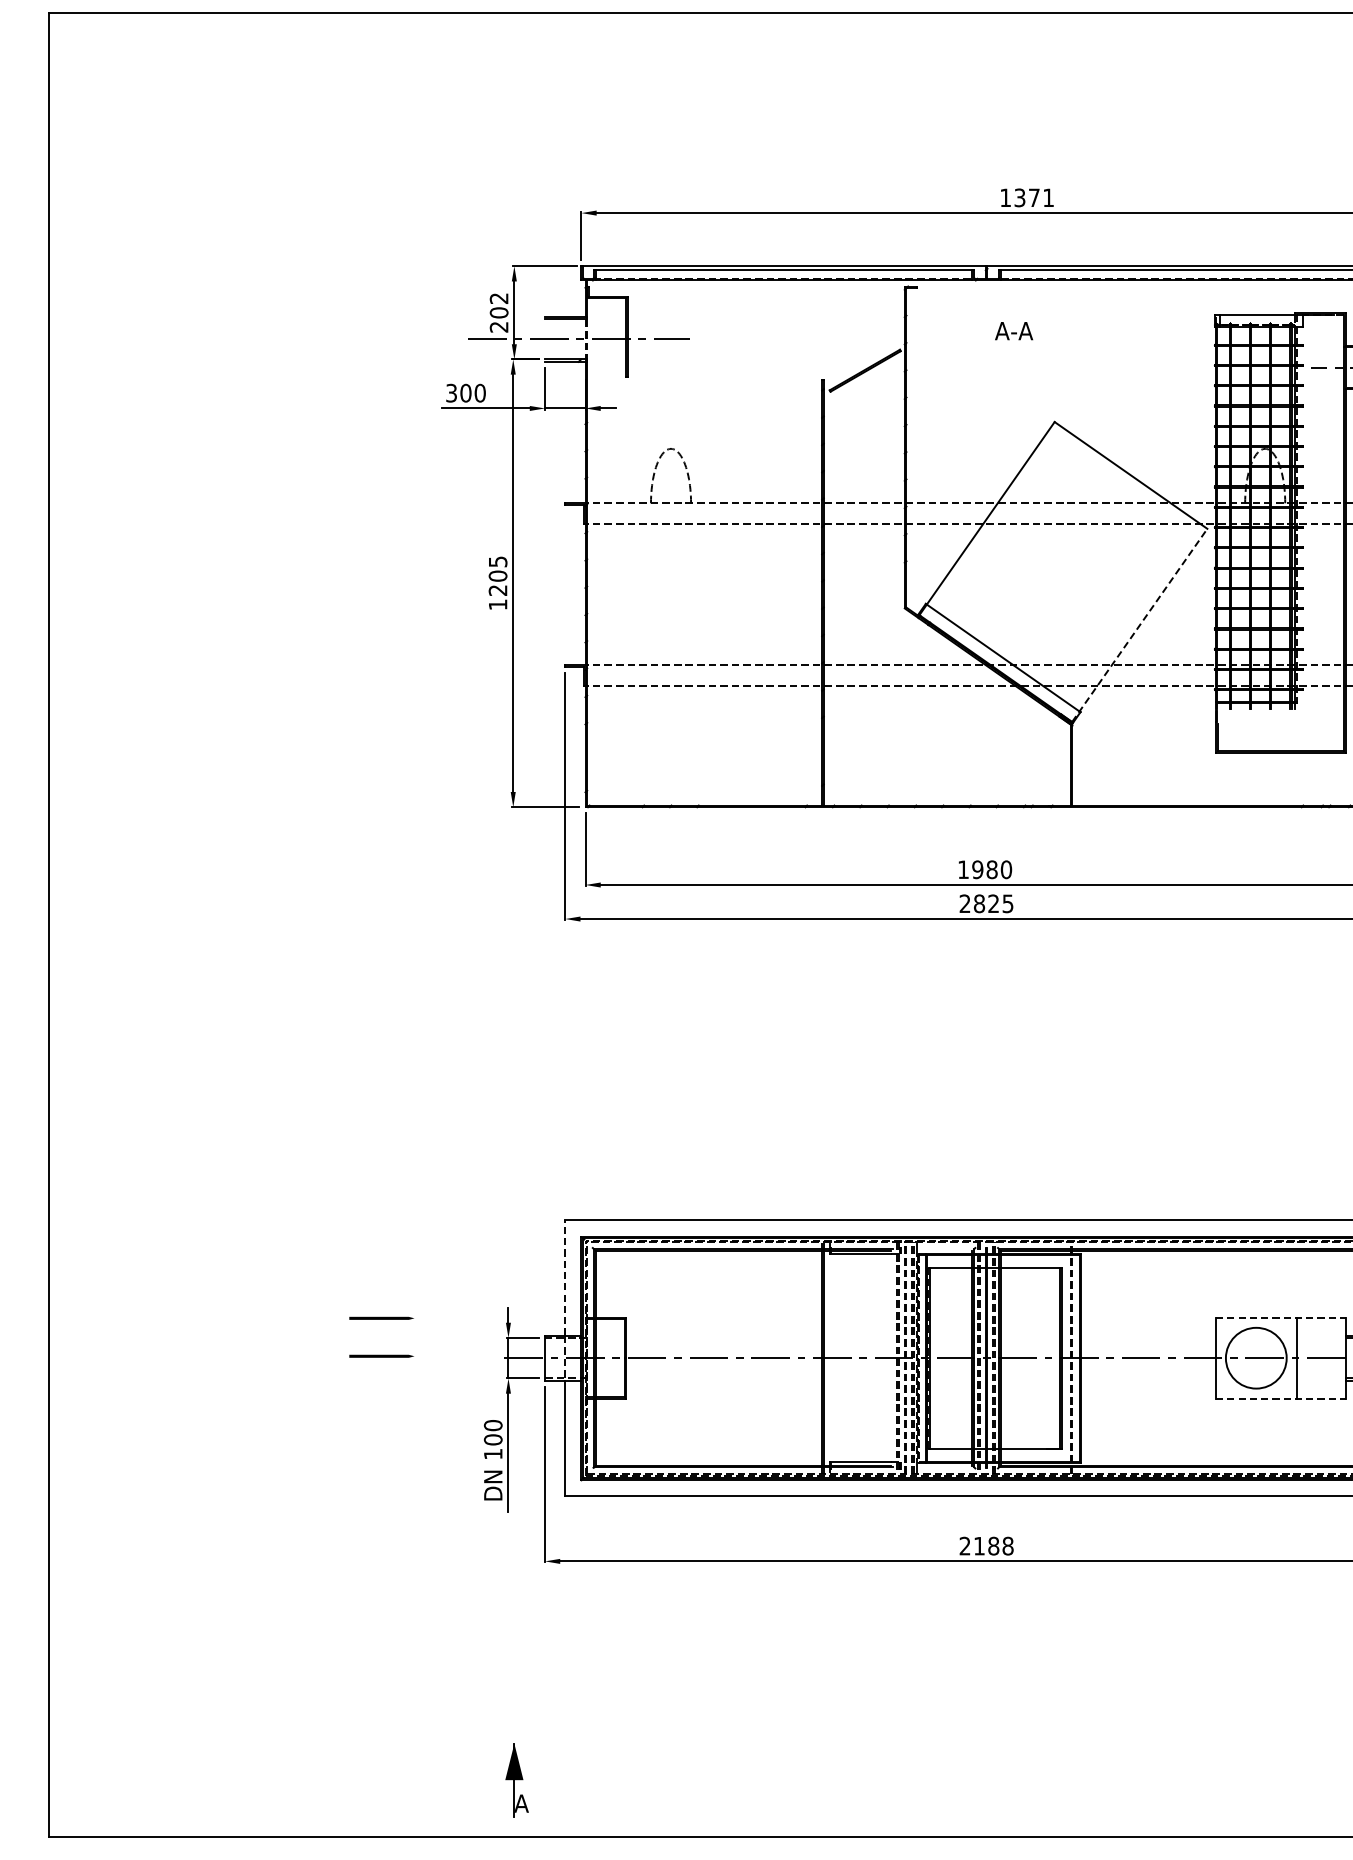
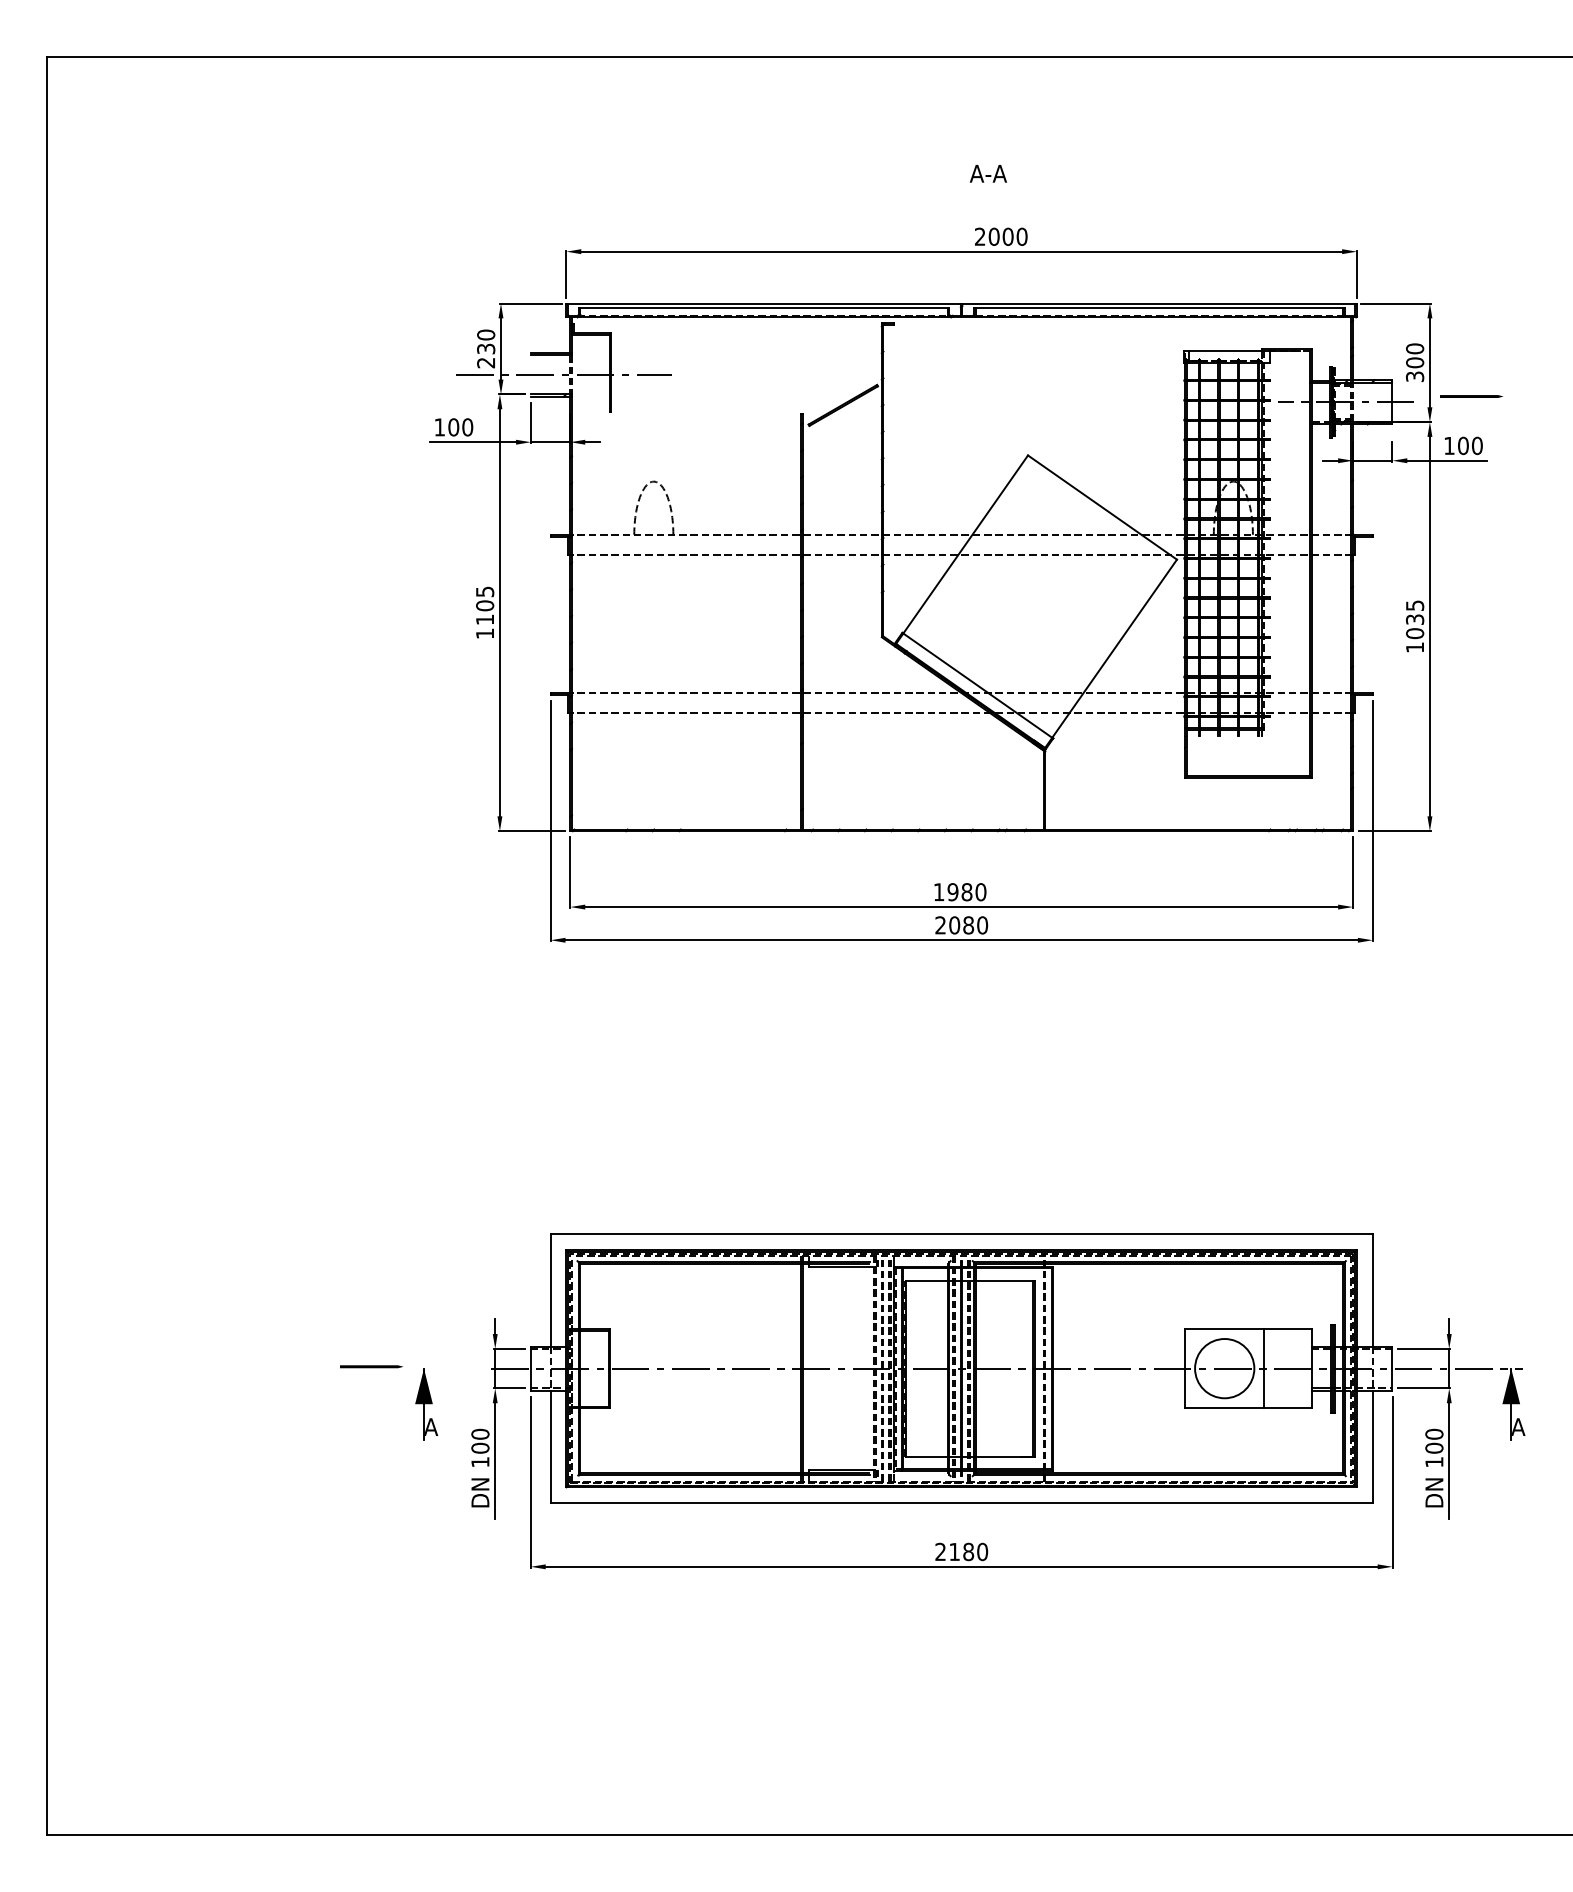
text: (1027, 197) -> (1001, 236), 1371 -> 2000
text: (499, 305) -> (486, 341), 202 -> 230
text: (1013, 330) -> (987, 173), moved
text: (451, 393) -> (439, 427), 300 -> 100
text: (497, 590) -> (484, 619), 1205 -> 1105
line: (1140, 625) -> (1111, 653), dashed -> solid
text: (993, 903) -> (968, 925), 2825 -> 2080
line: (565, 1277) -> (550, 1289), dashed -> solid
line: (381, 1318) -> (371, 1329), removed
line: (1281, 1318) -> (1249, 1329), dashed -> solid
line: (1281, 1399) -> (1249, 1408), dashed -> solid
text: (1007, 1545) -> (982, 1551), 2188 -> 2180
part: (516, 1780) -> (426, 1404), moved

